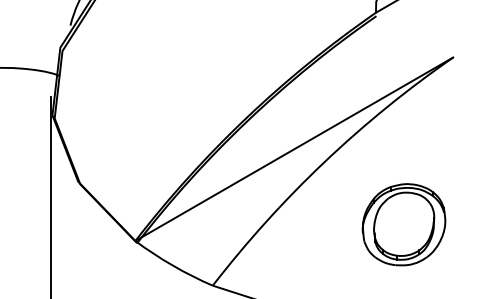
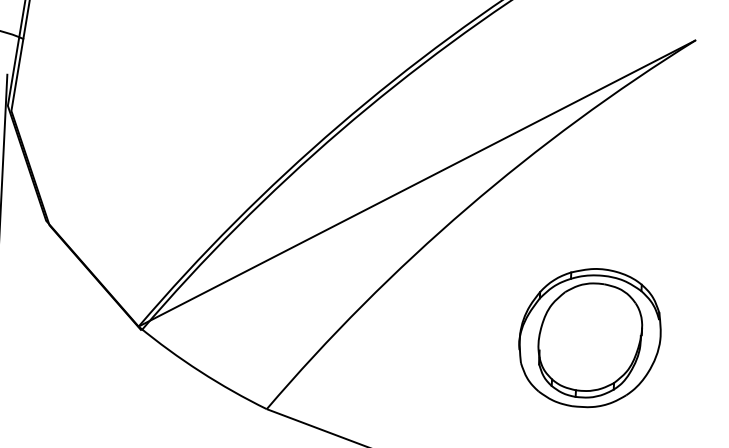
part: (403, 224) -> (589, 337), moved

